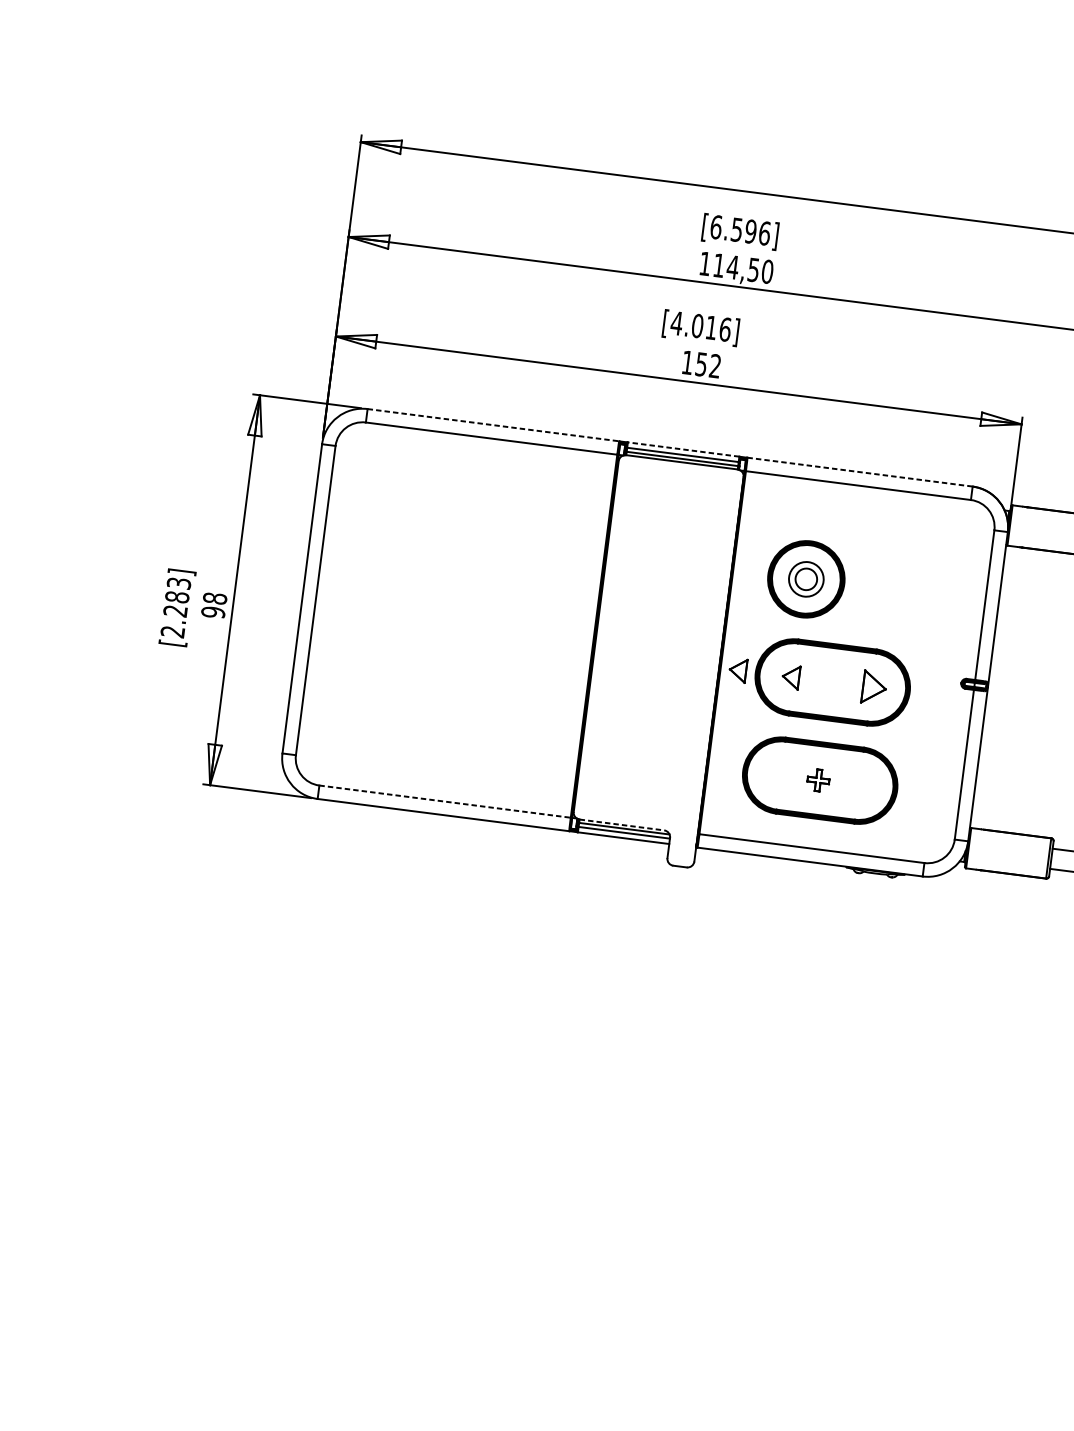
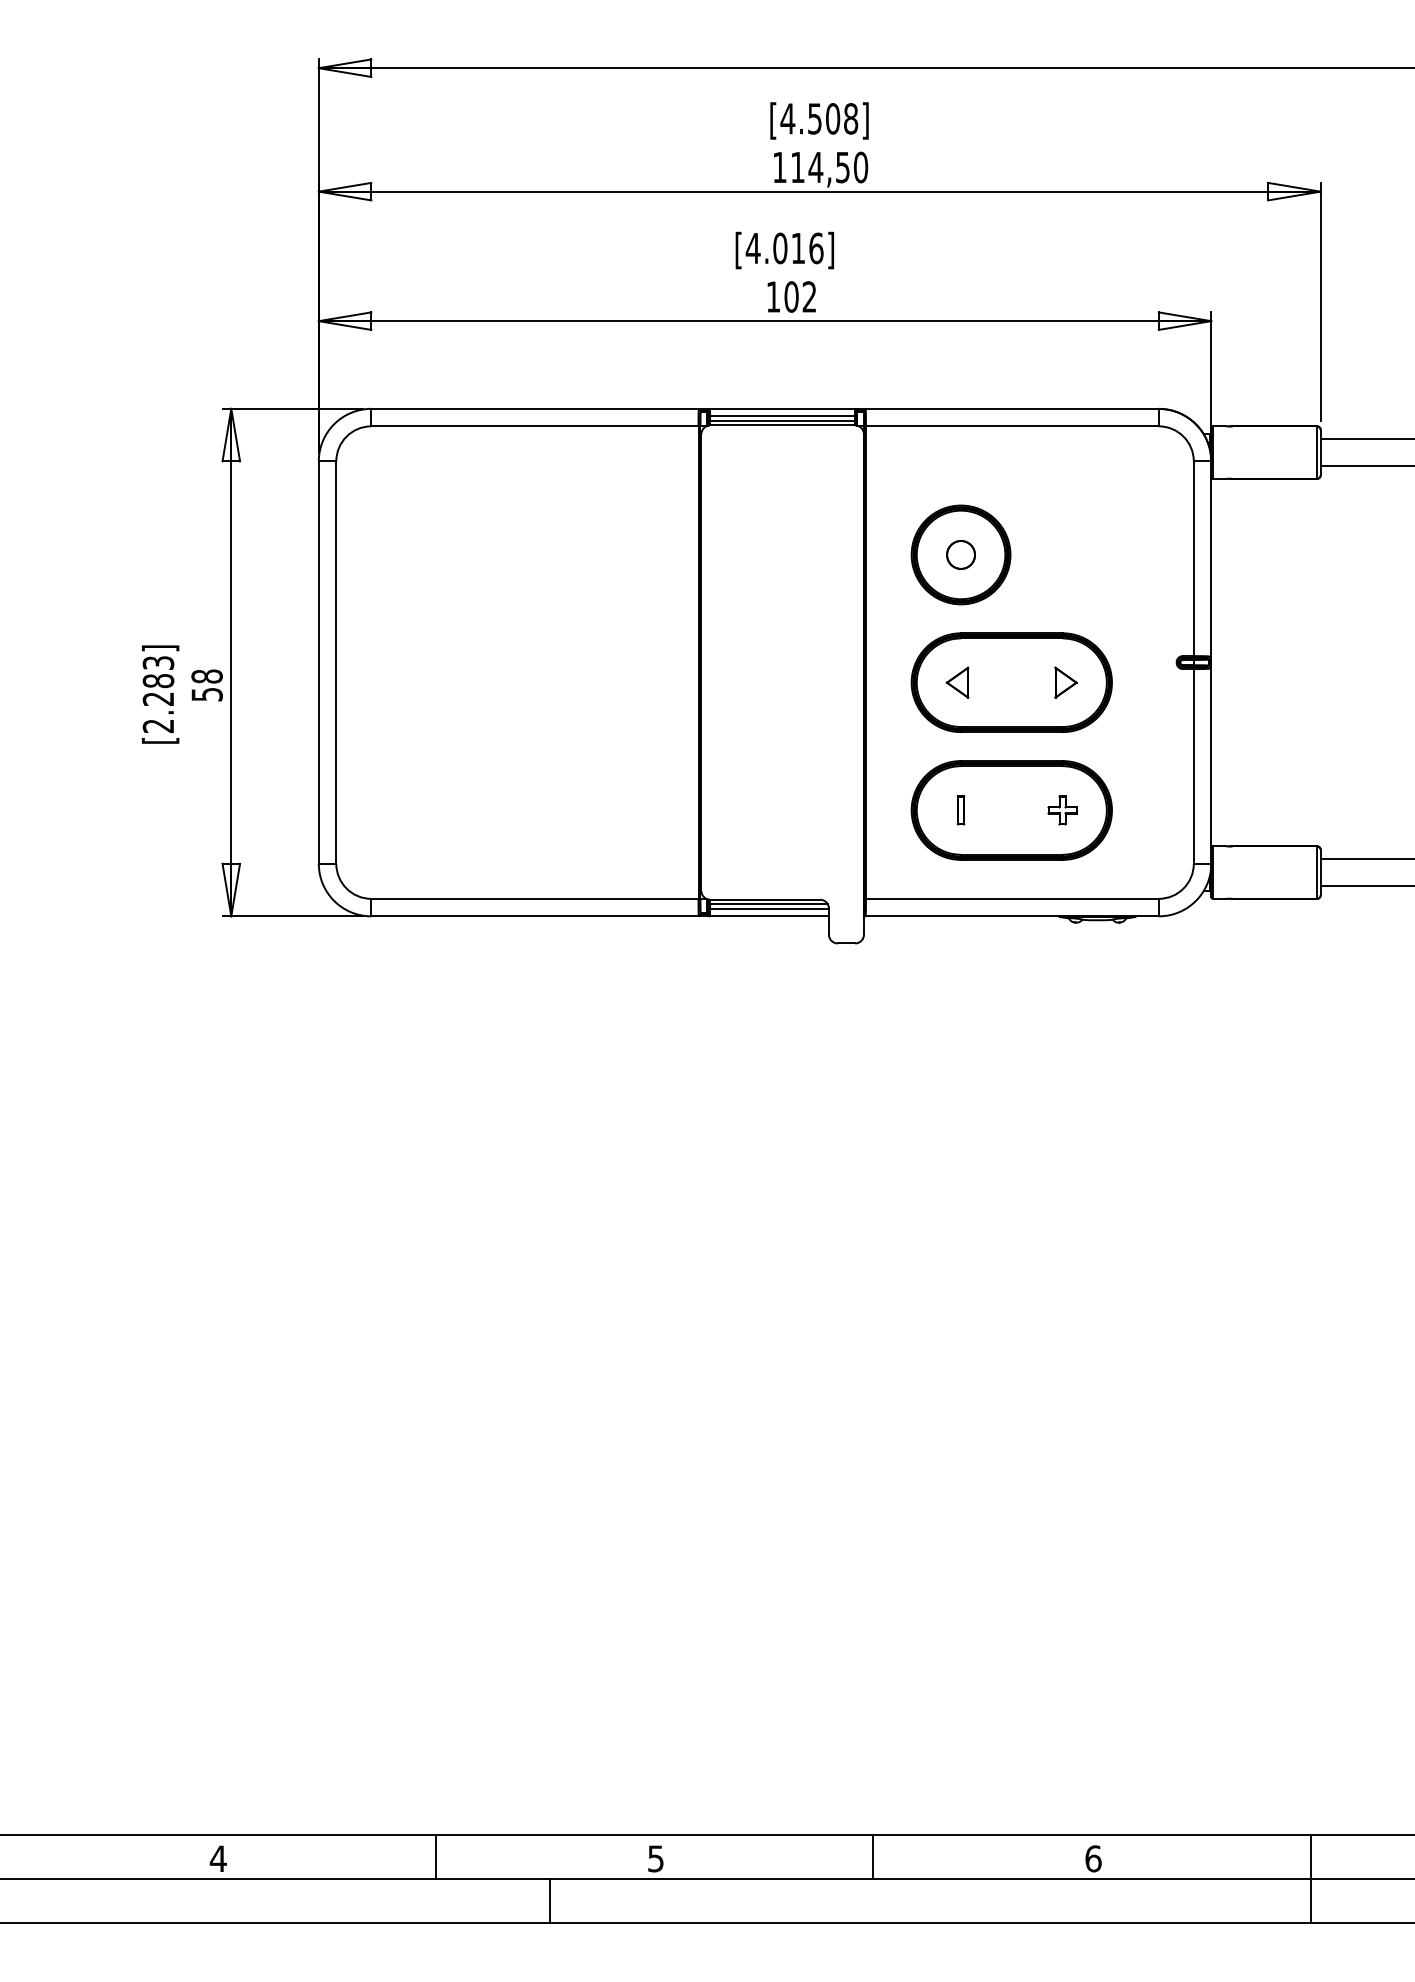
text: (740, 230) -> (819, 118), [6.596] -> [4.508]
text: (701, 364) -> (791, 296), 152 -> 102
line: (493, 424) -> (535, 408), dashed -> solid
line: (683, 449) -> (782, 408), dashed -> solid
line: (860, 471) -> (1012, 408), dashed -> solid
circle: (806, 579) -> (961, 554), size x0.62
text: (212, 612) -> (206, 694), 98 -> 58
part: (738, 670) -> (888, 682), removed
part: (874, 687) -> (1065, 682), size x0.71
part: (780, 775) -> (960, 810), added
part: (818, 780) -> (1062, 810), moved
line: (444, 801) -> (534, 898), dashed -> solid
line: (622, 824) -> (765, 899), dashed -> solid

